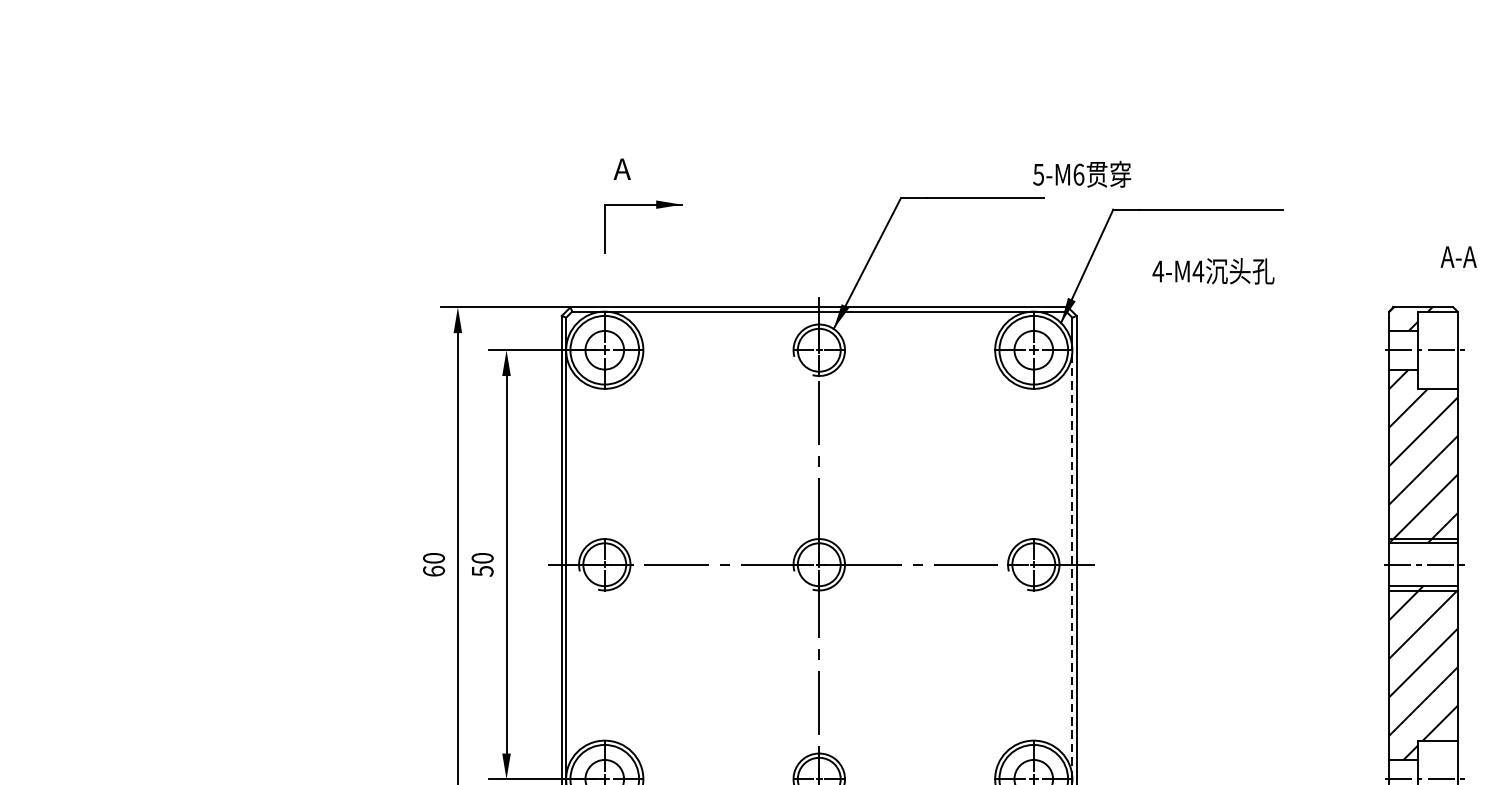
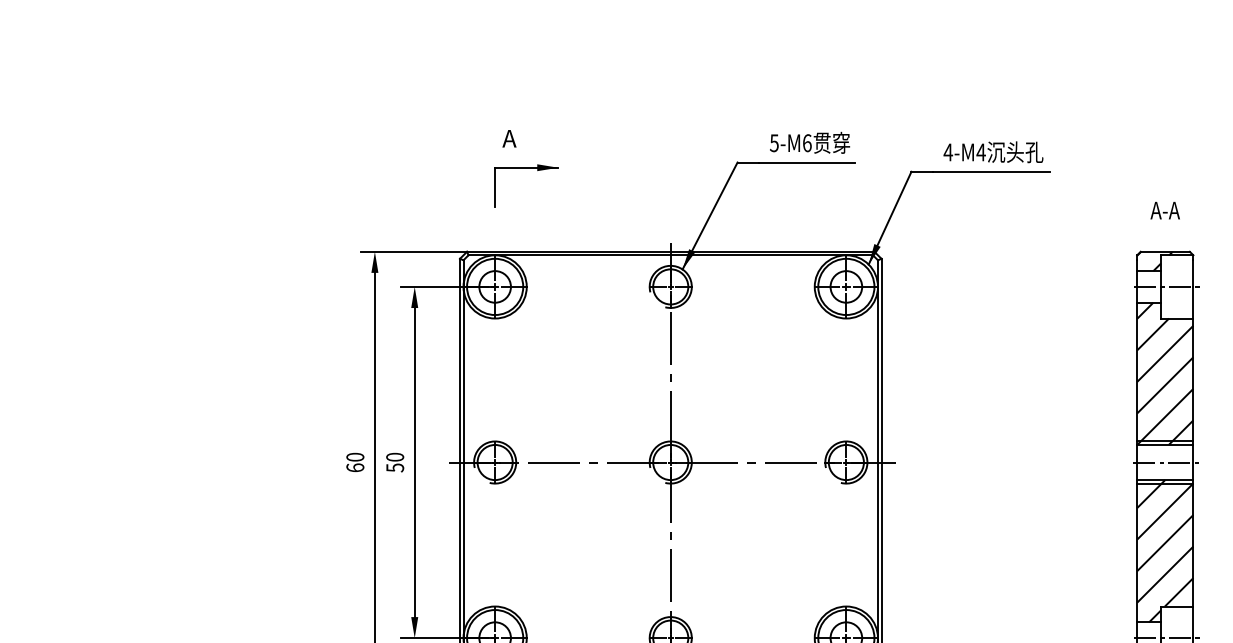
text: (1082, 173) -> (810, 142), moved
text: (1457, 256) -> (1164, 210), moved
text: (1213, 271) -> (993, 152), moved
line: (1071, 564) -> (877, 462), dashed -> solid

